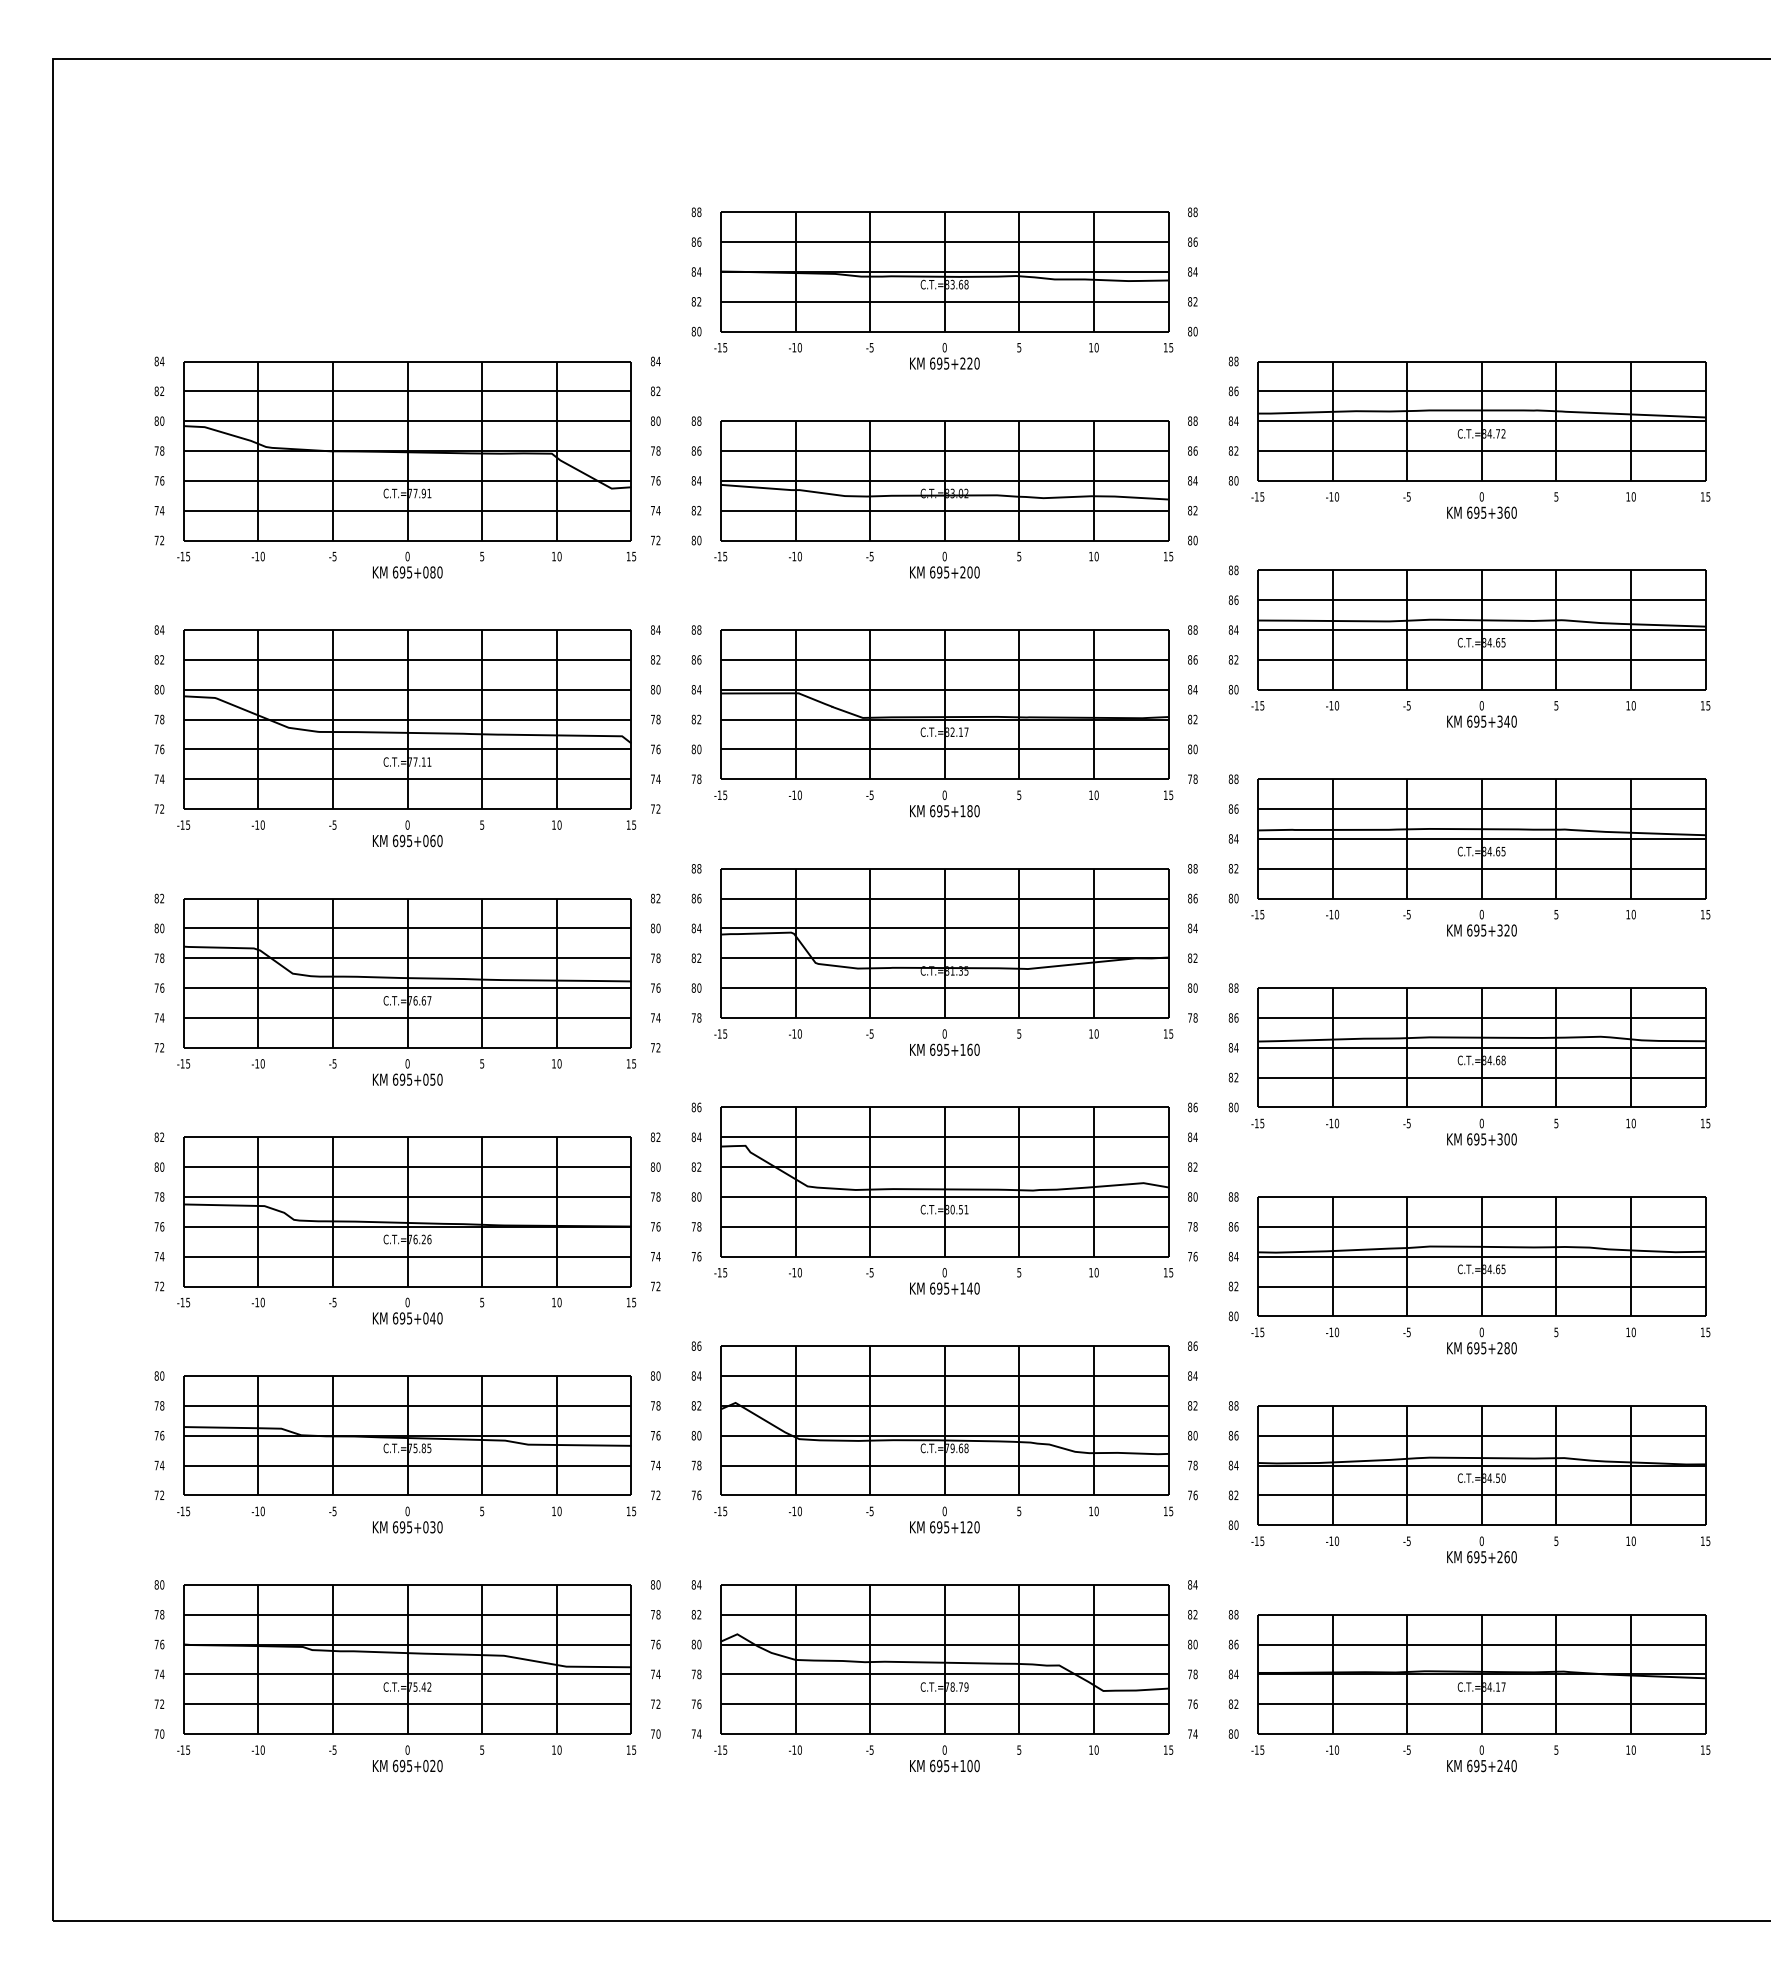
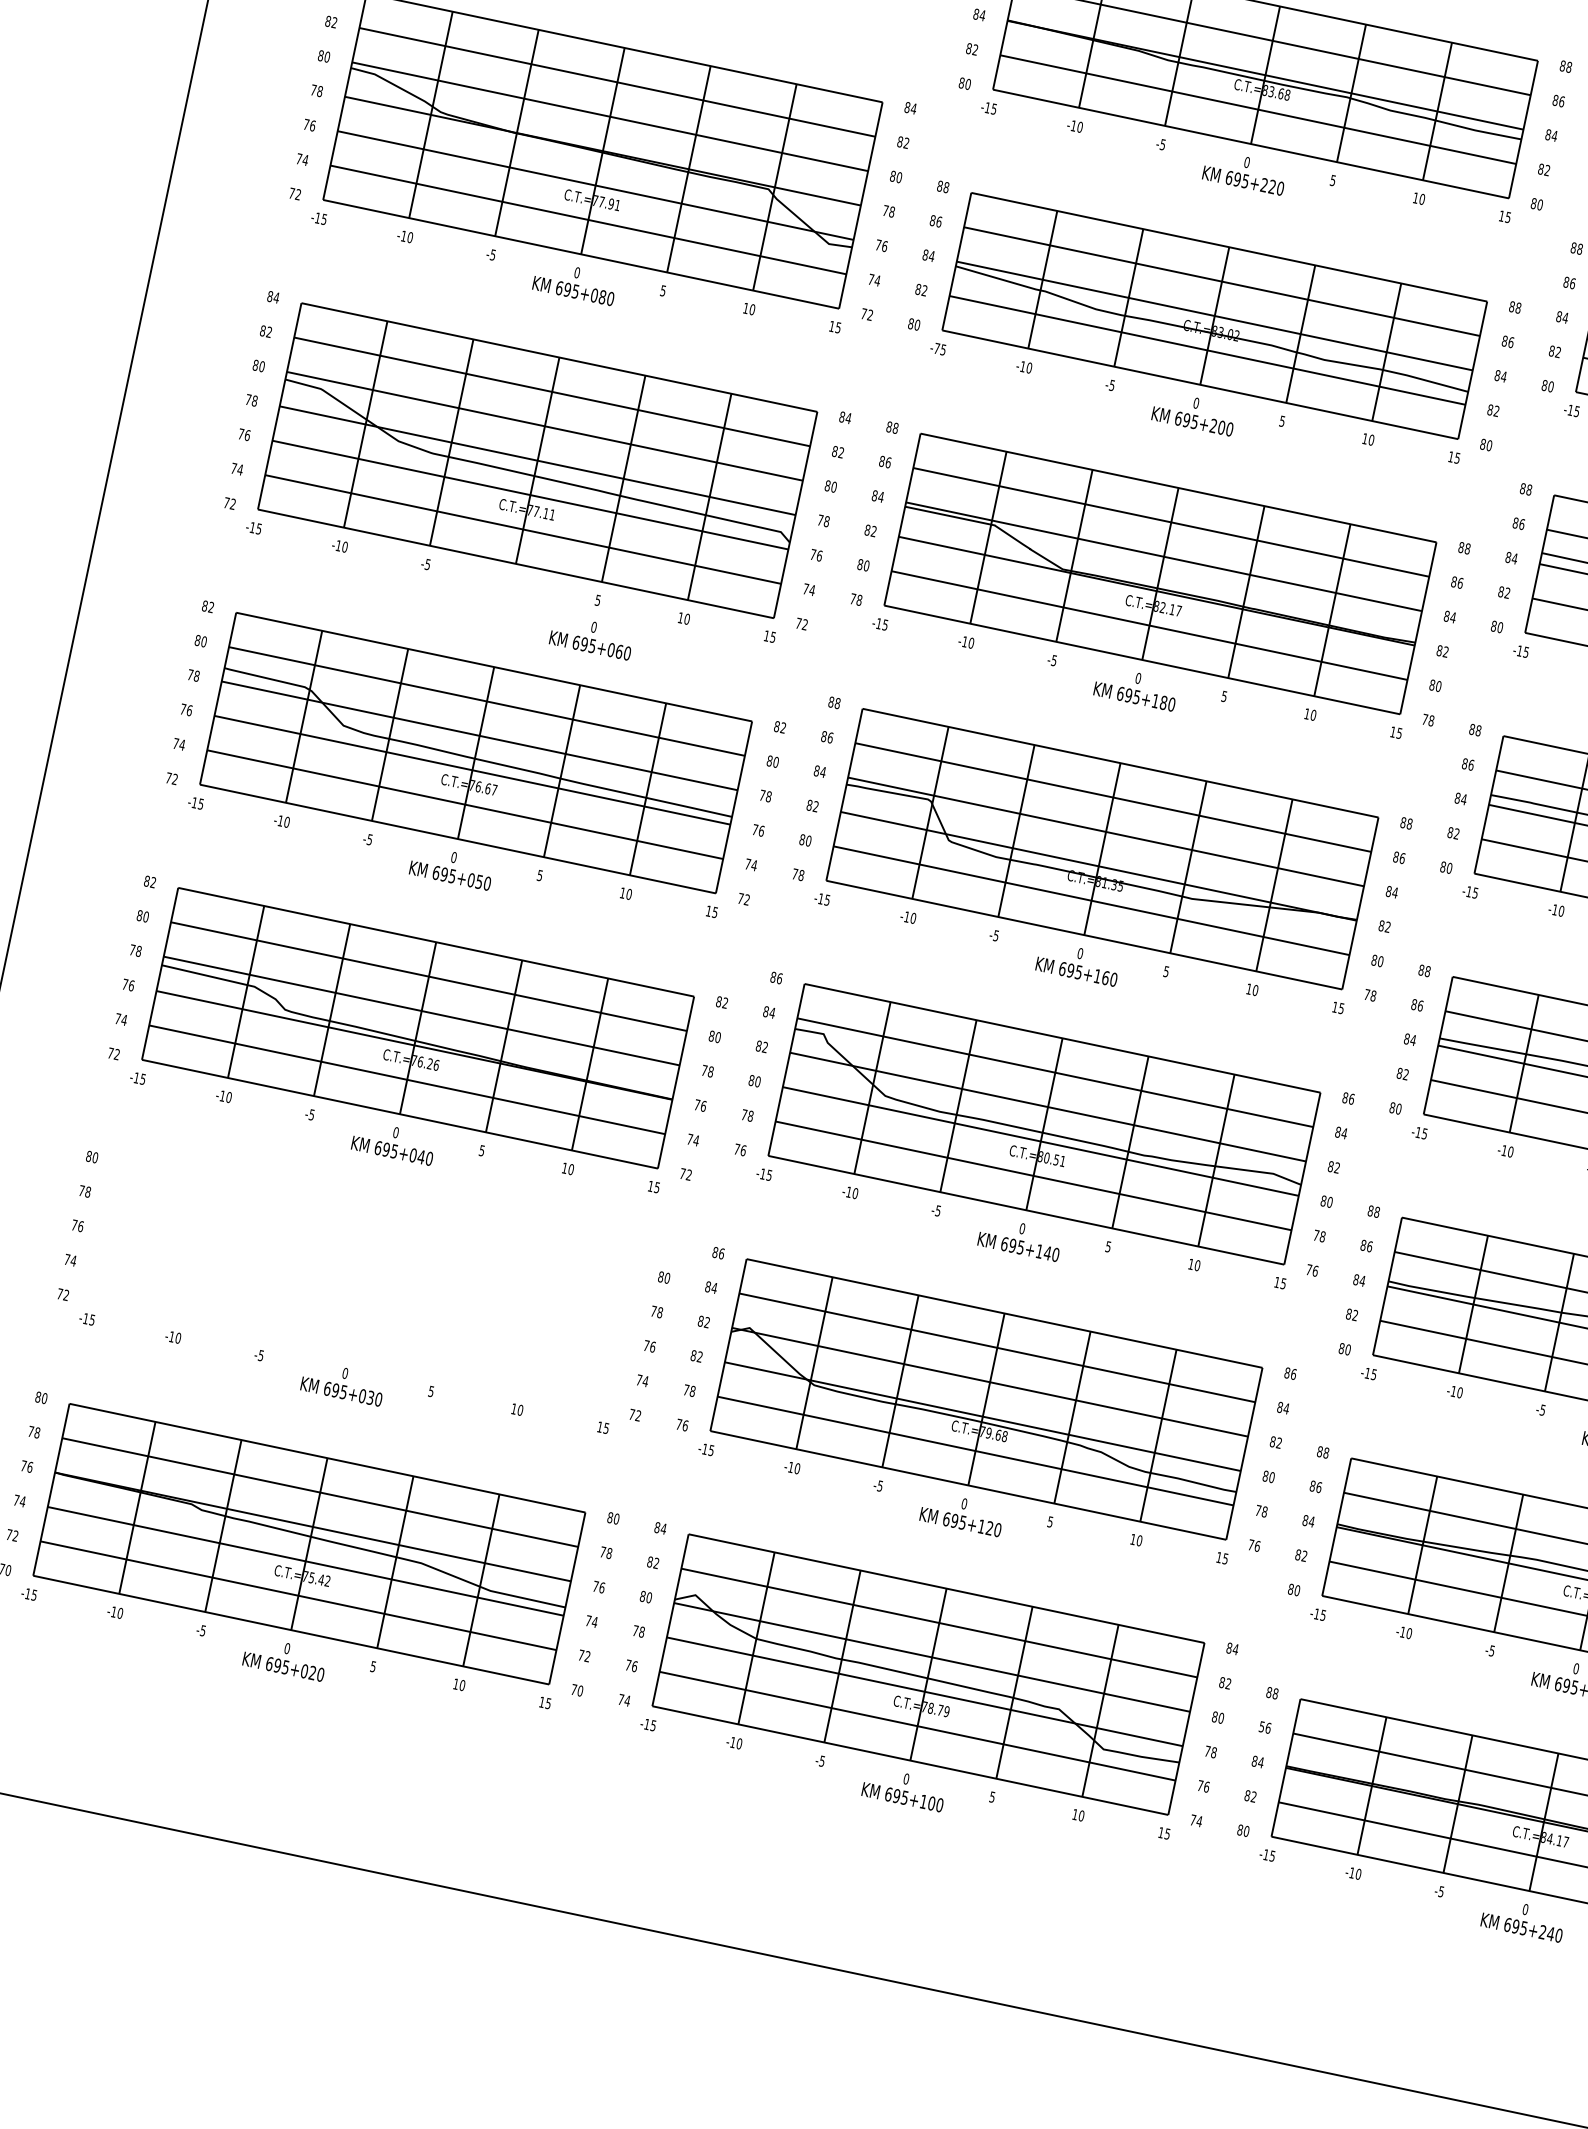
text: (719, 556) -> (936, 348), -15 -> -75
text: (407, 833) -> (591, 636), moved
part: (407, 1435) -> (363, 1285), removed
text: (699, 1435) -> (700, 1356), 80 -> 82
text: (1230, 1644) -> (1261, 1726), 86 -> 56

